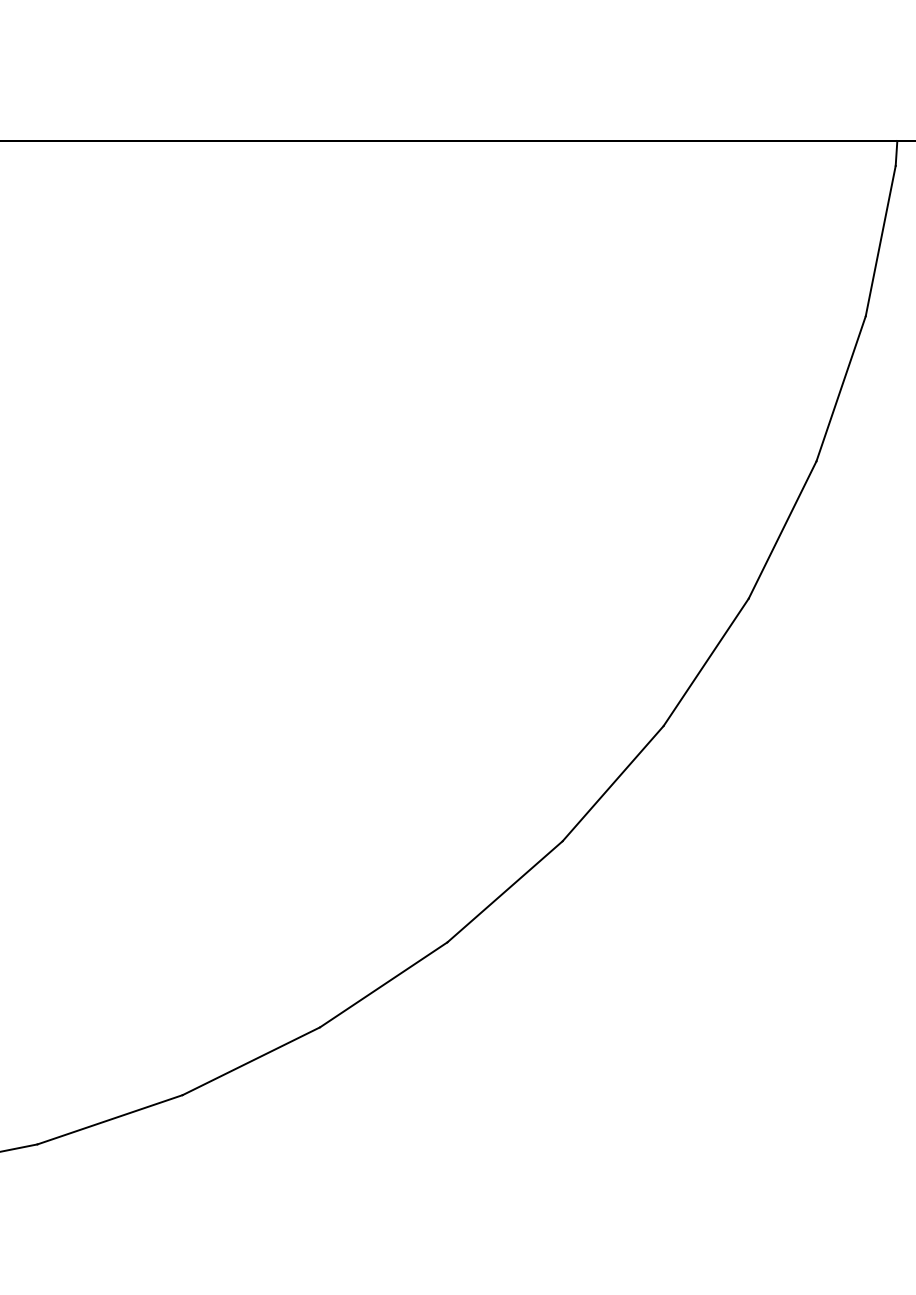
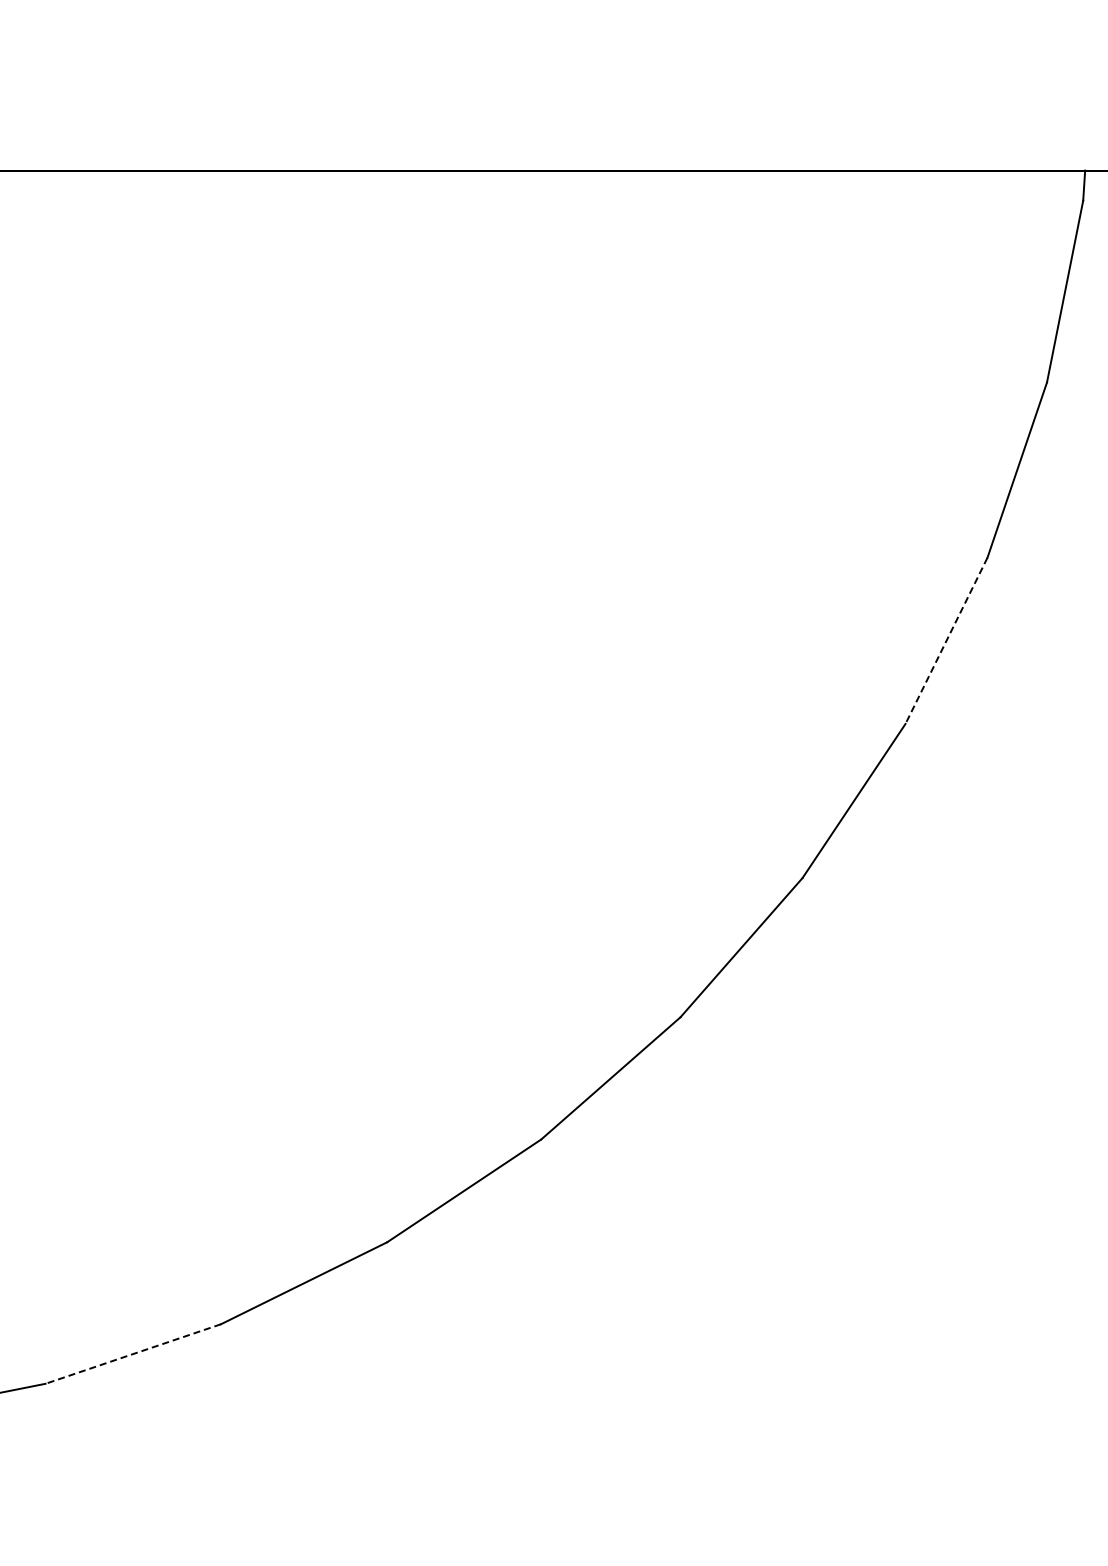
line: (782, 529) -> (946, 640), solid -> dashed
line: (110, 1120) -> (133, 1354), solid -> dashed

